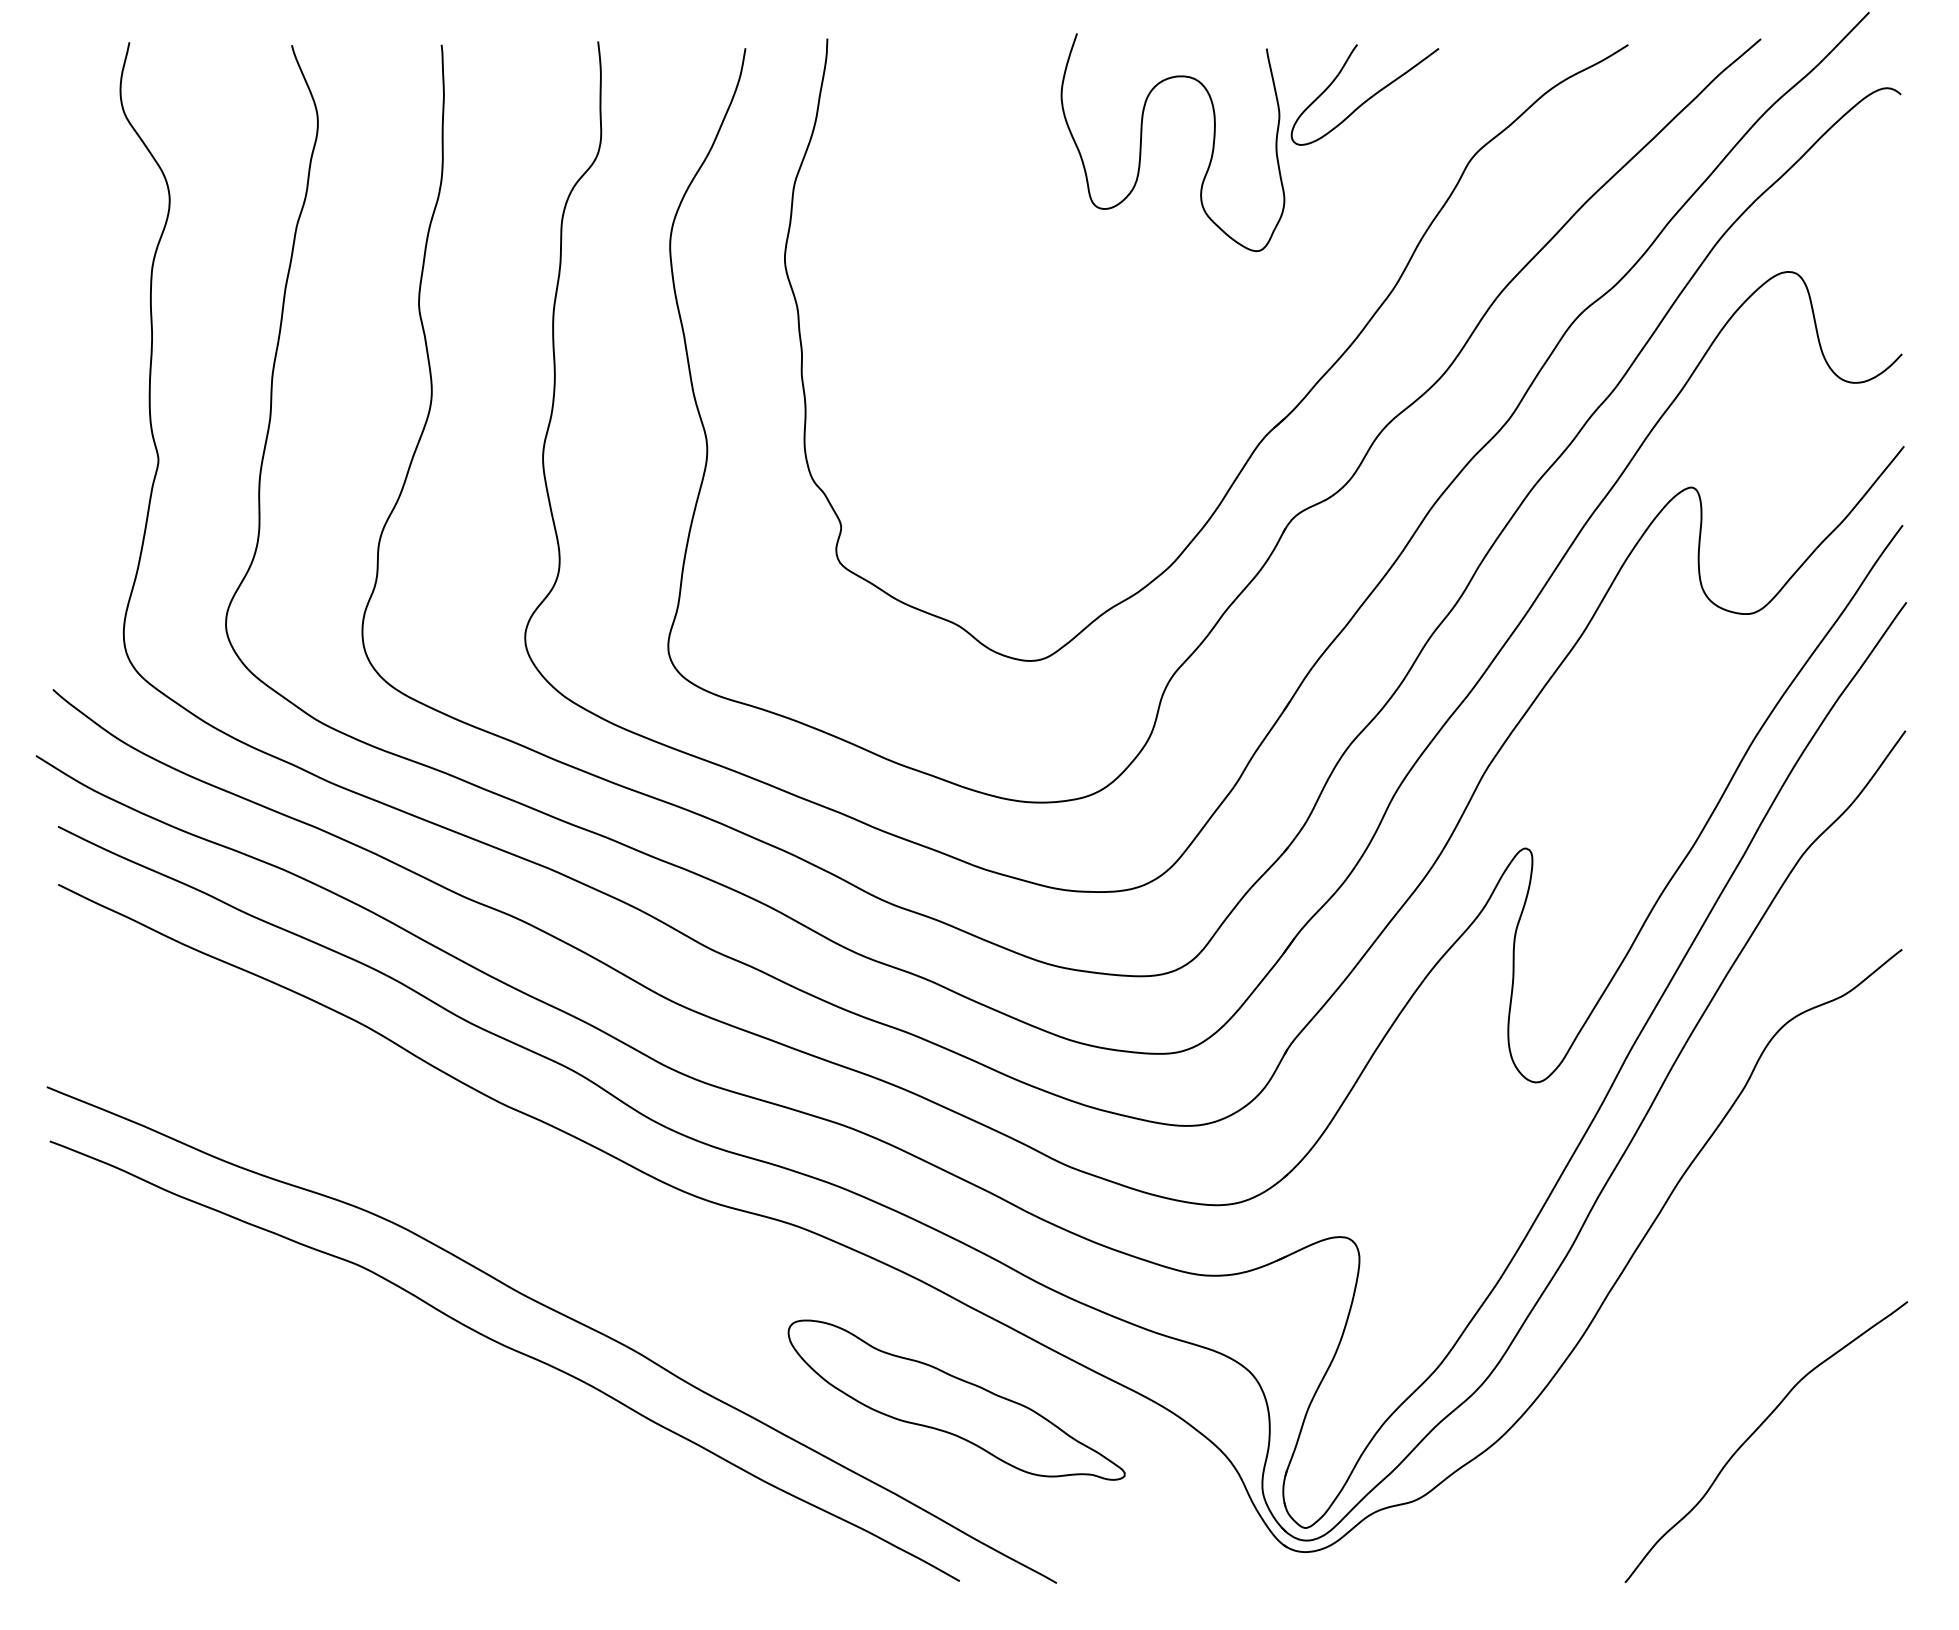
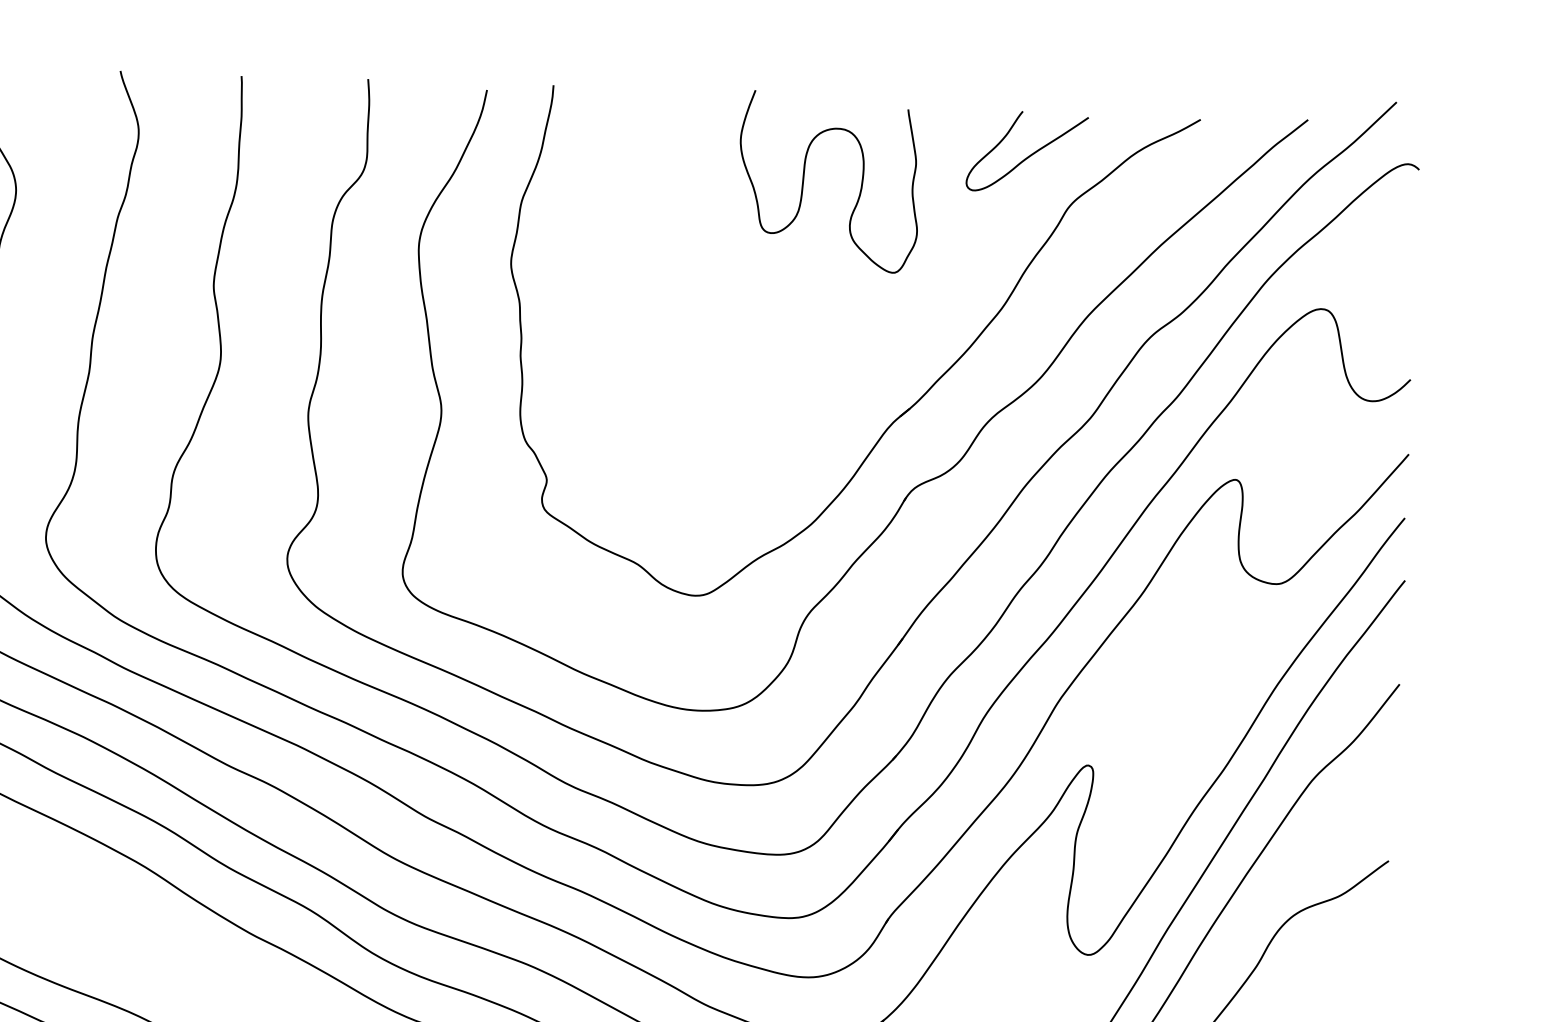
curve: (1366, 99) -> (1028, 156), moved

